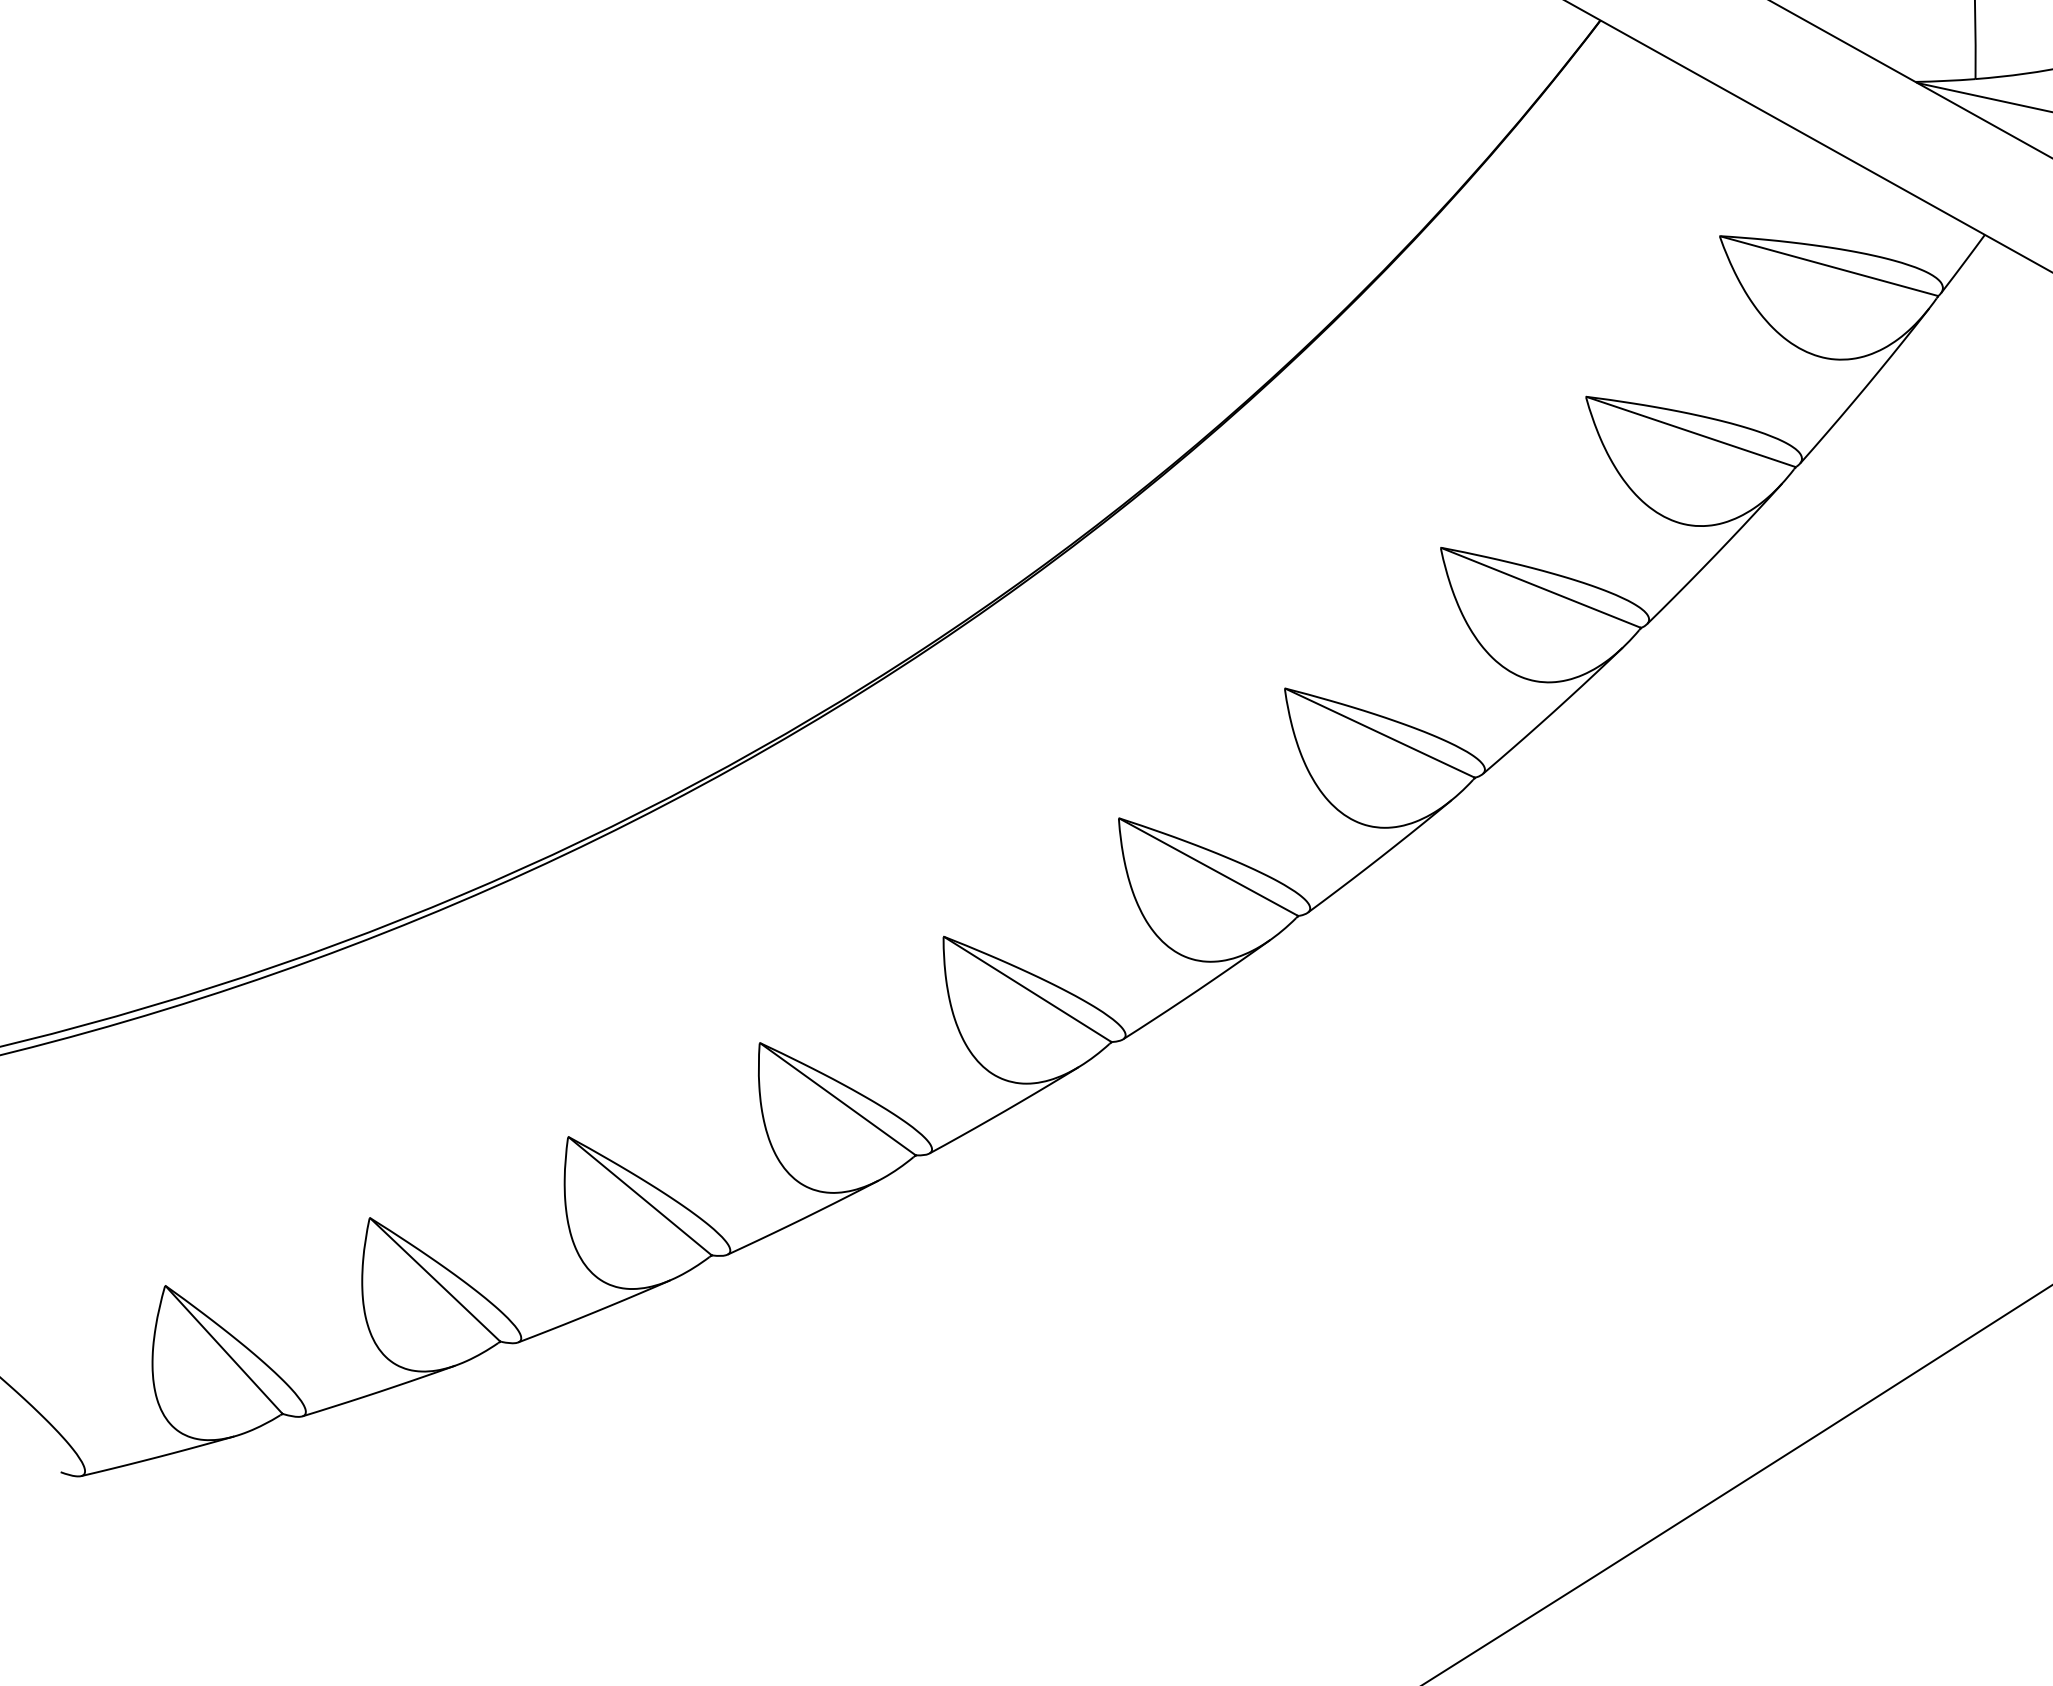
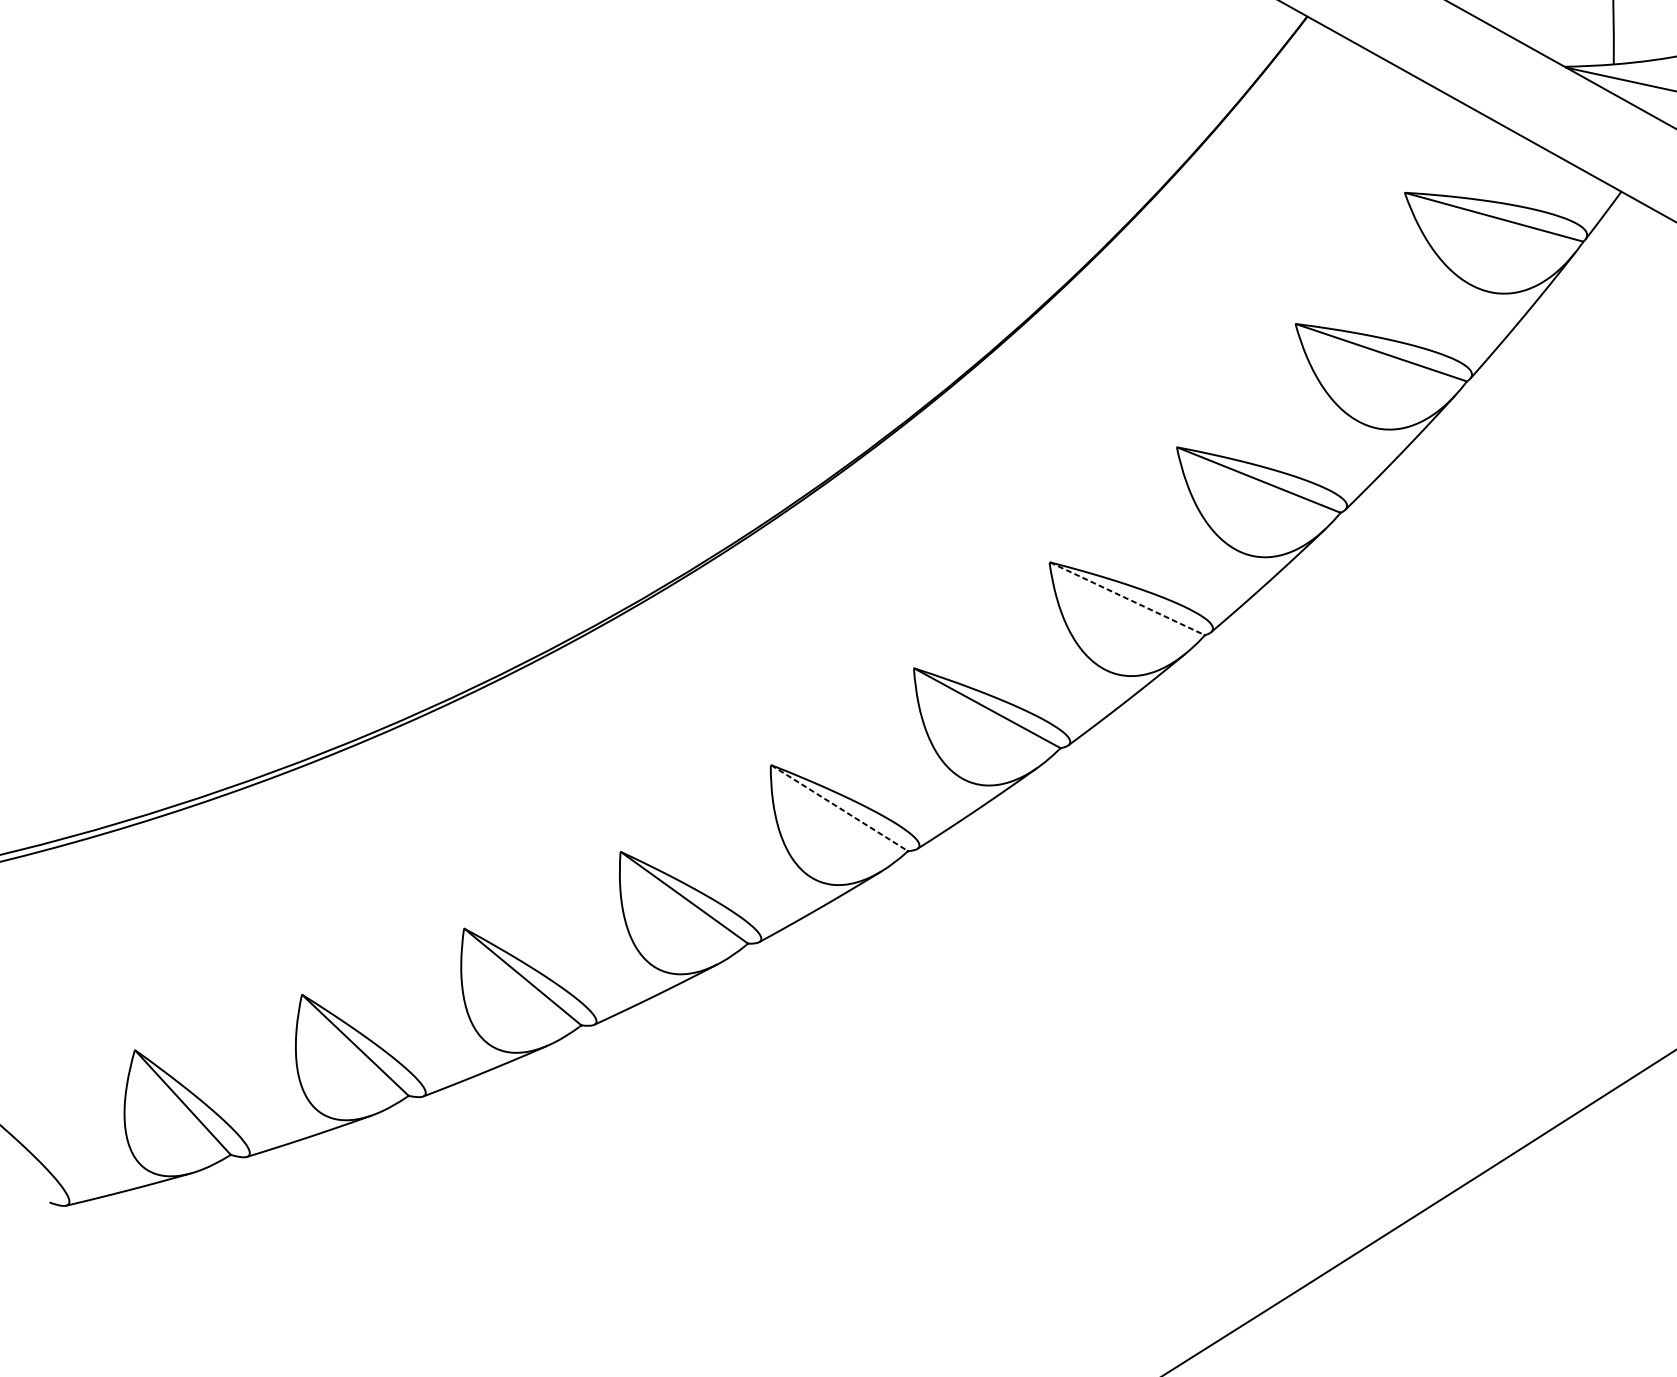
line: (1380, 733) -> (1127, 599), solid -> dashed
line: (1027, 989) -> (839, 808), solid -> dashed

